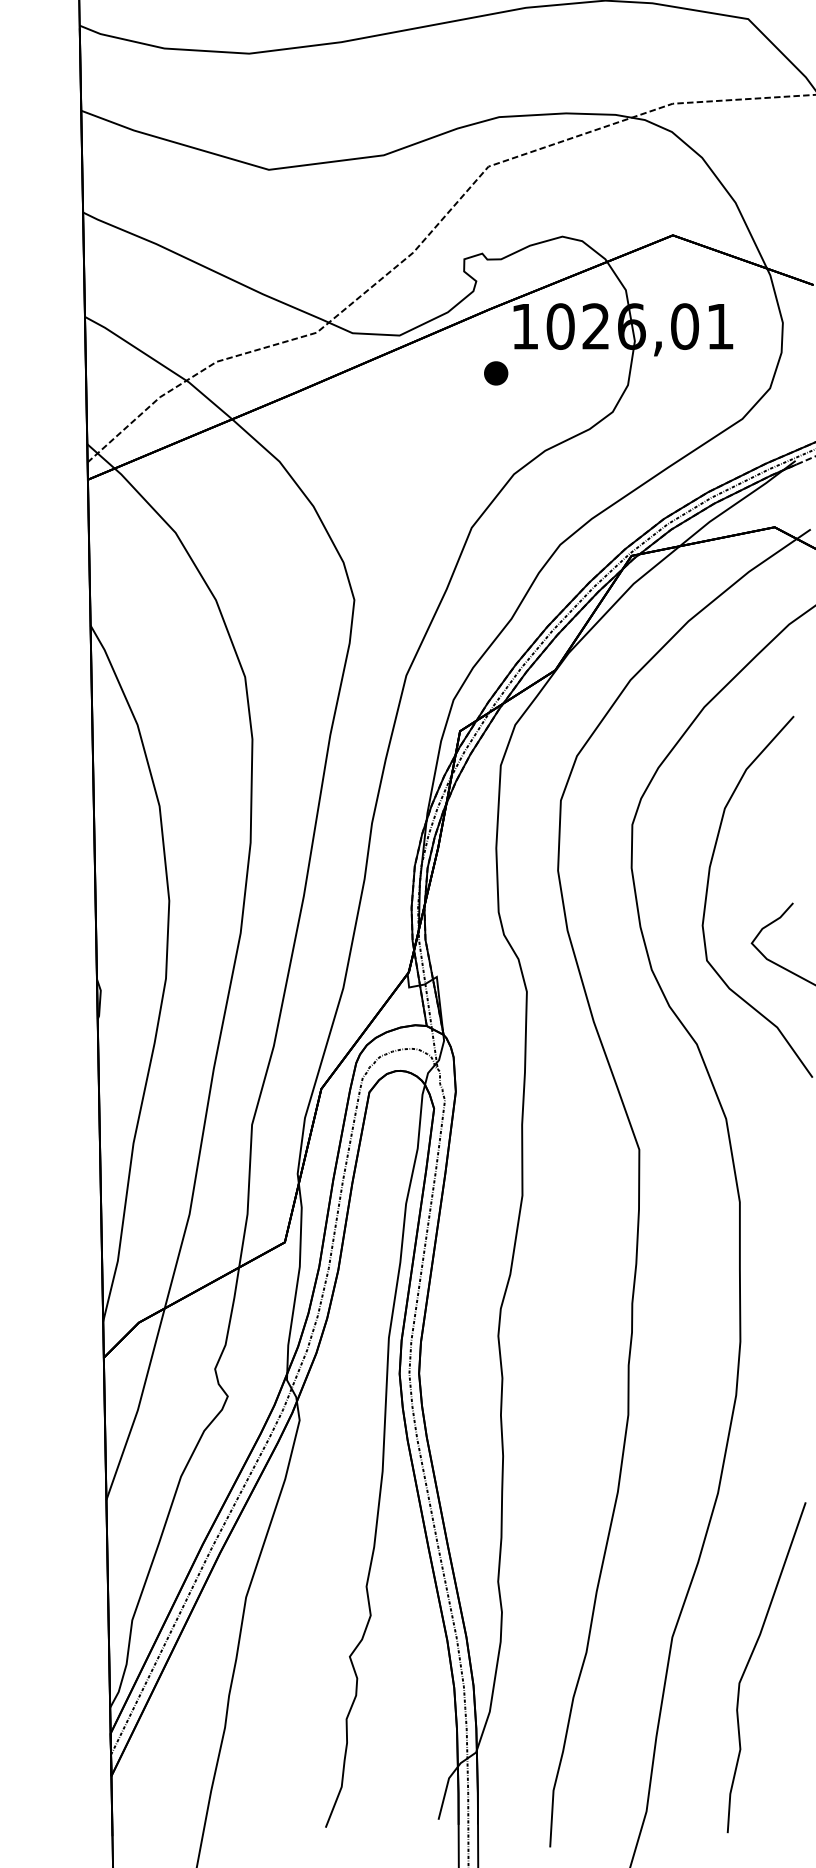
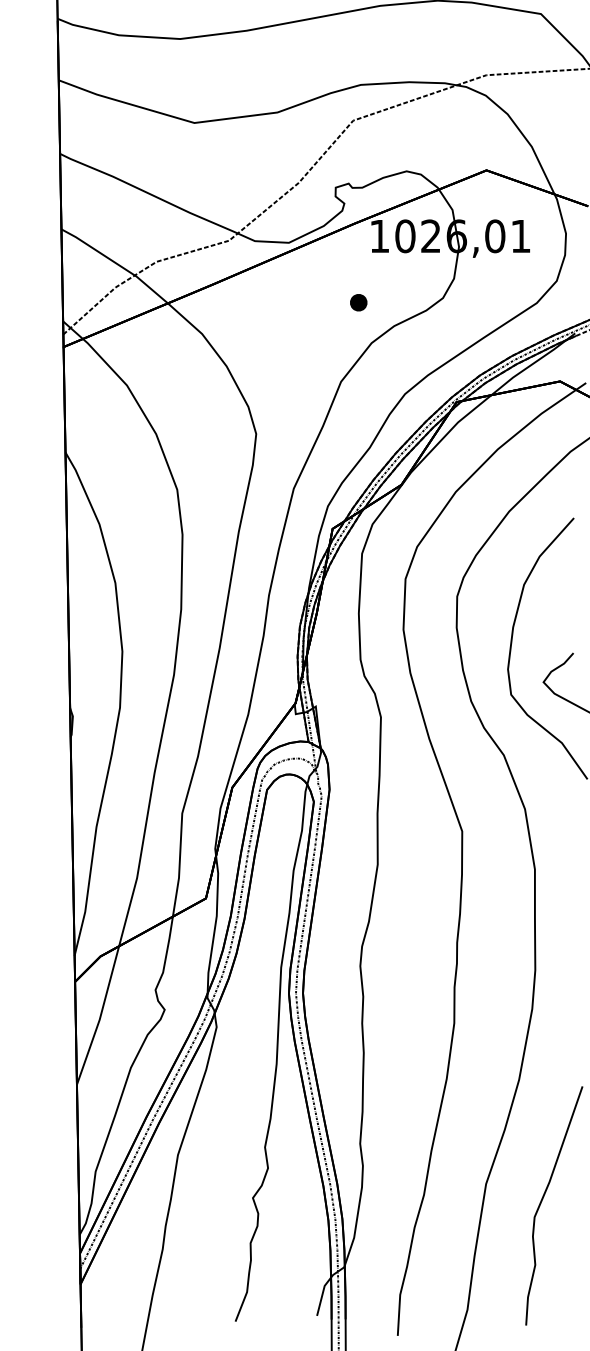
part: (496, 373) -> (358, 302), moved

